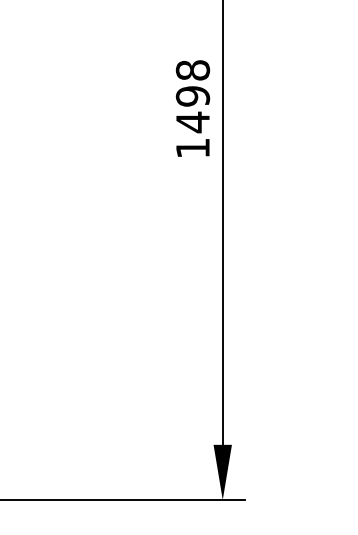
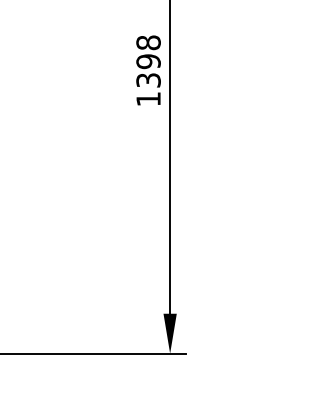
text: (192, 122) -> (148, 80), 1498 -> 1398

